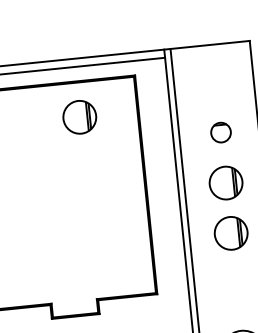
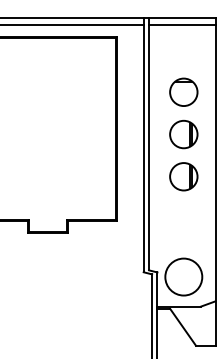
line: (210, 53) -> (181, 25), added
part: (79, 117) -> (67, 67), removed
part: (220, 131) -> (183, 91), size x1.67

